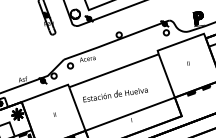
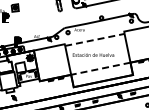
line: (114, 69) -> (95, 39), solid -> dashed
line: (129, 113) -> (100, 68), solid -> dashed

